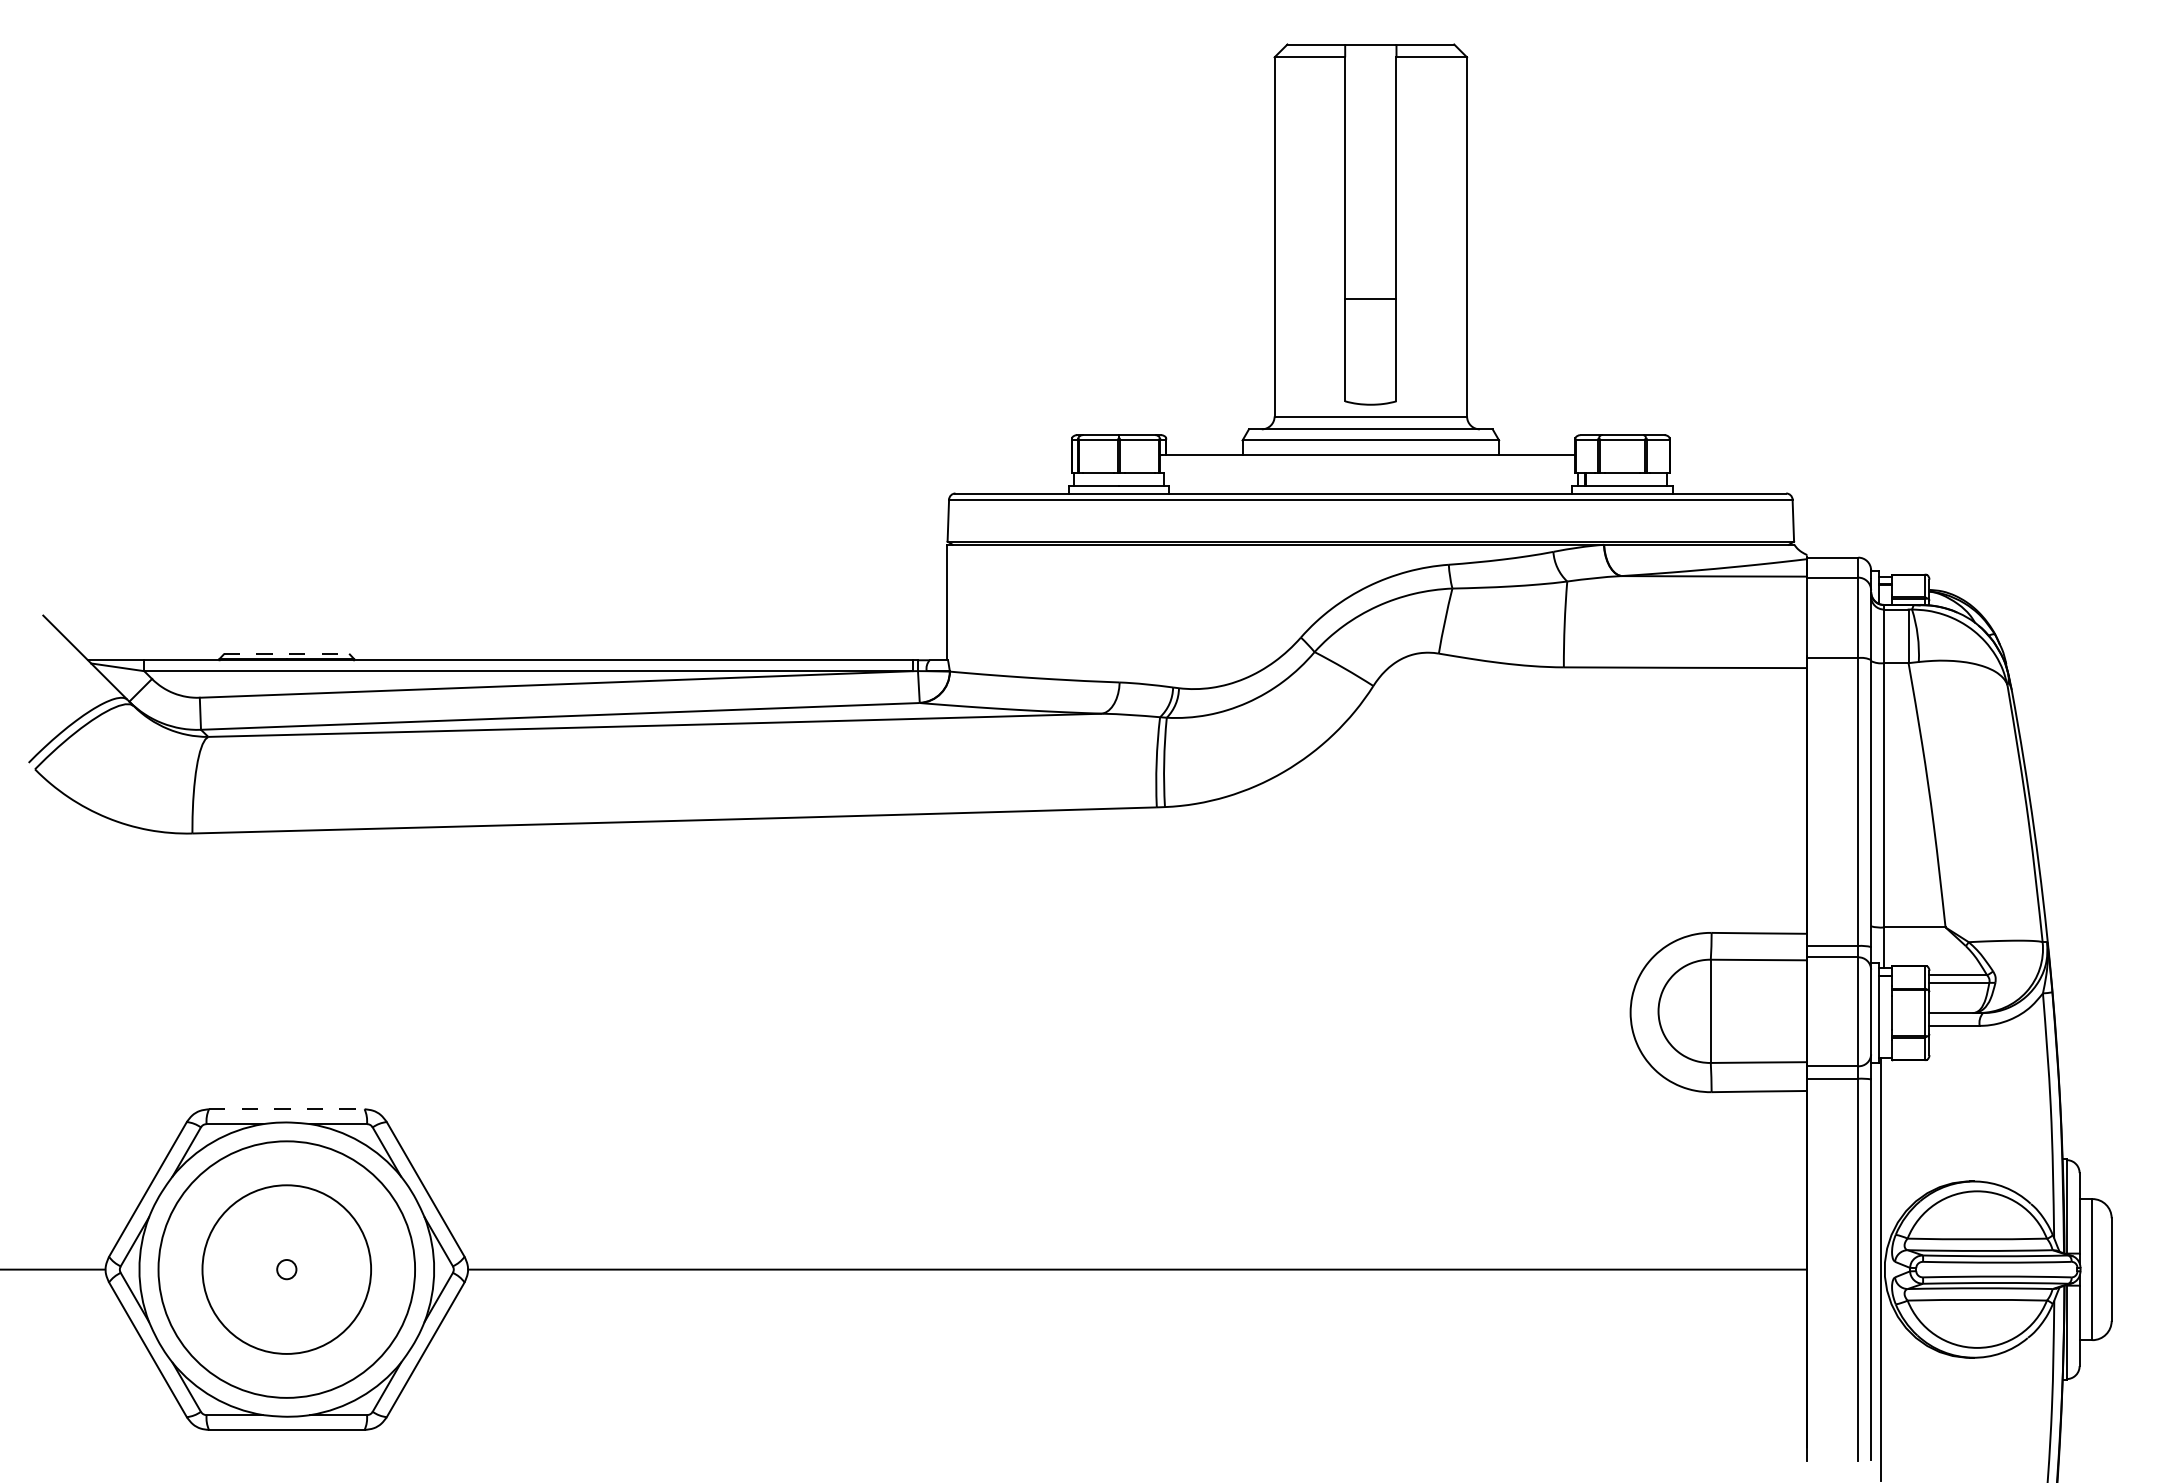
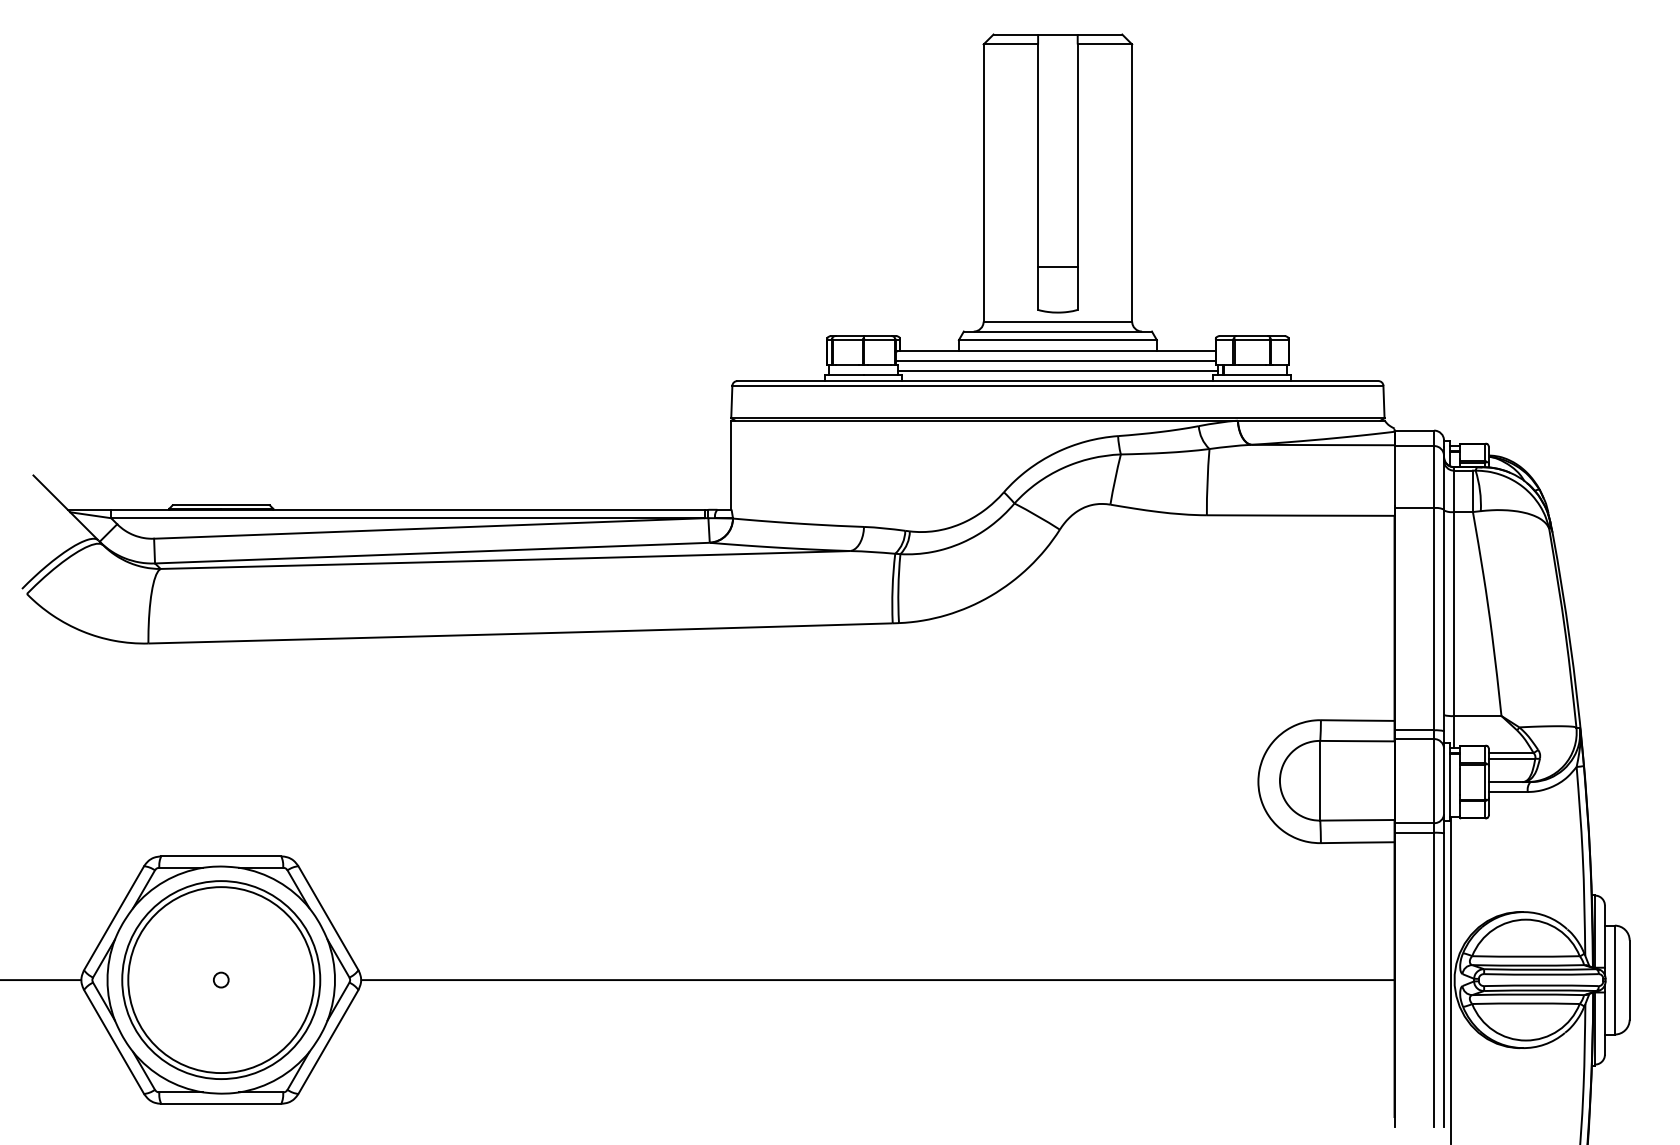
line: (1370, 298) -> (1057, 266), moved
line: (1367, 467) -> (1055, 361), added
line: (1370, 480) -> (1057, 371), added
line: (287, 654) -> (221, 505), dashed -> solid
line: (286, 1109) -> (221, 856), dashed -> solid
circle: (286, 1269) -> (221, 980), size x1.43

